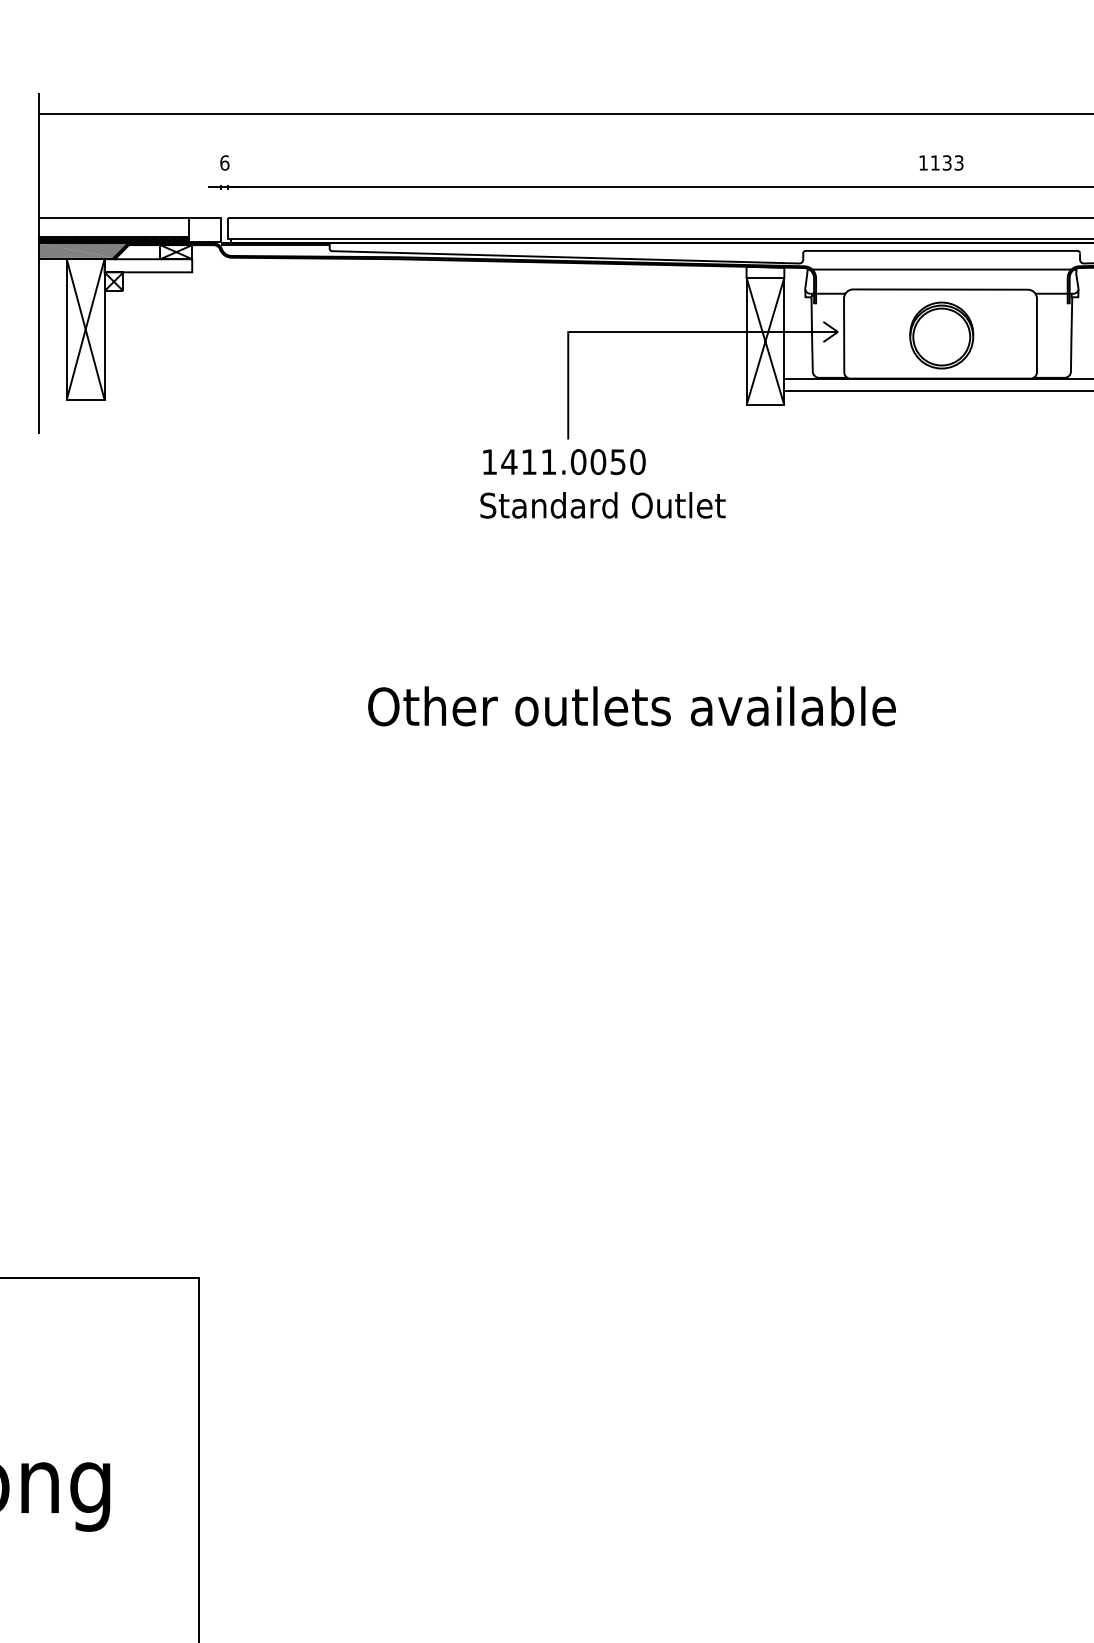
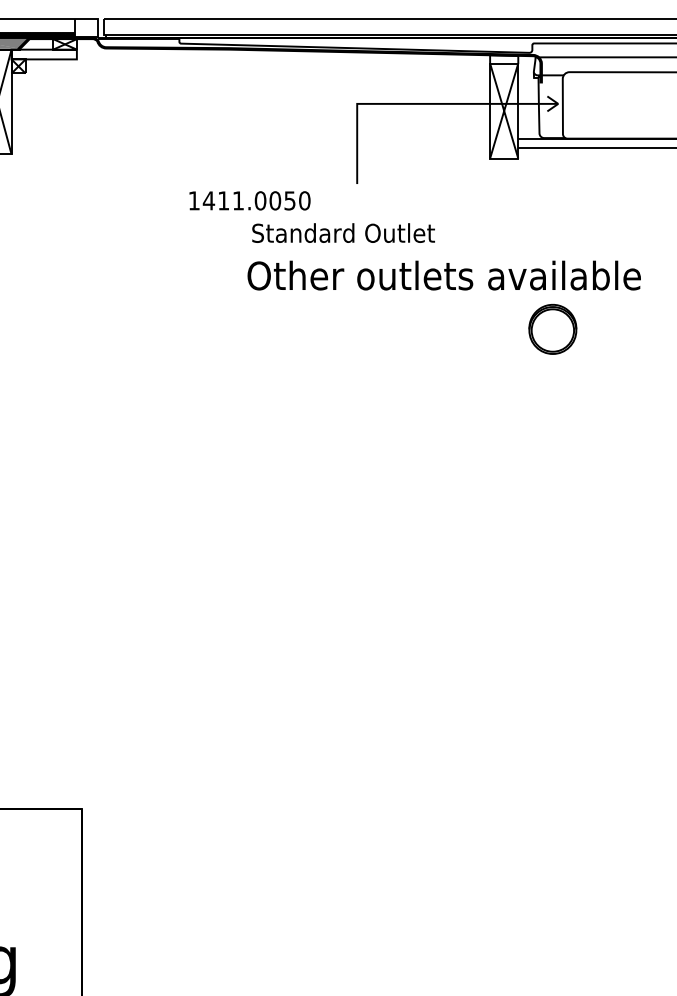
part: (941, 335) -> (552, 329), moved
text: (564, 462) -> (250, 201), moved
text: (602, 505) -> (343, 233), moved
text: (631, 706) -> (443, 275), moved

